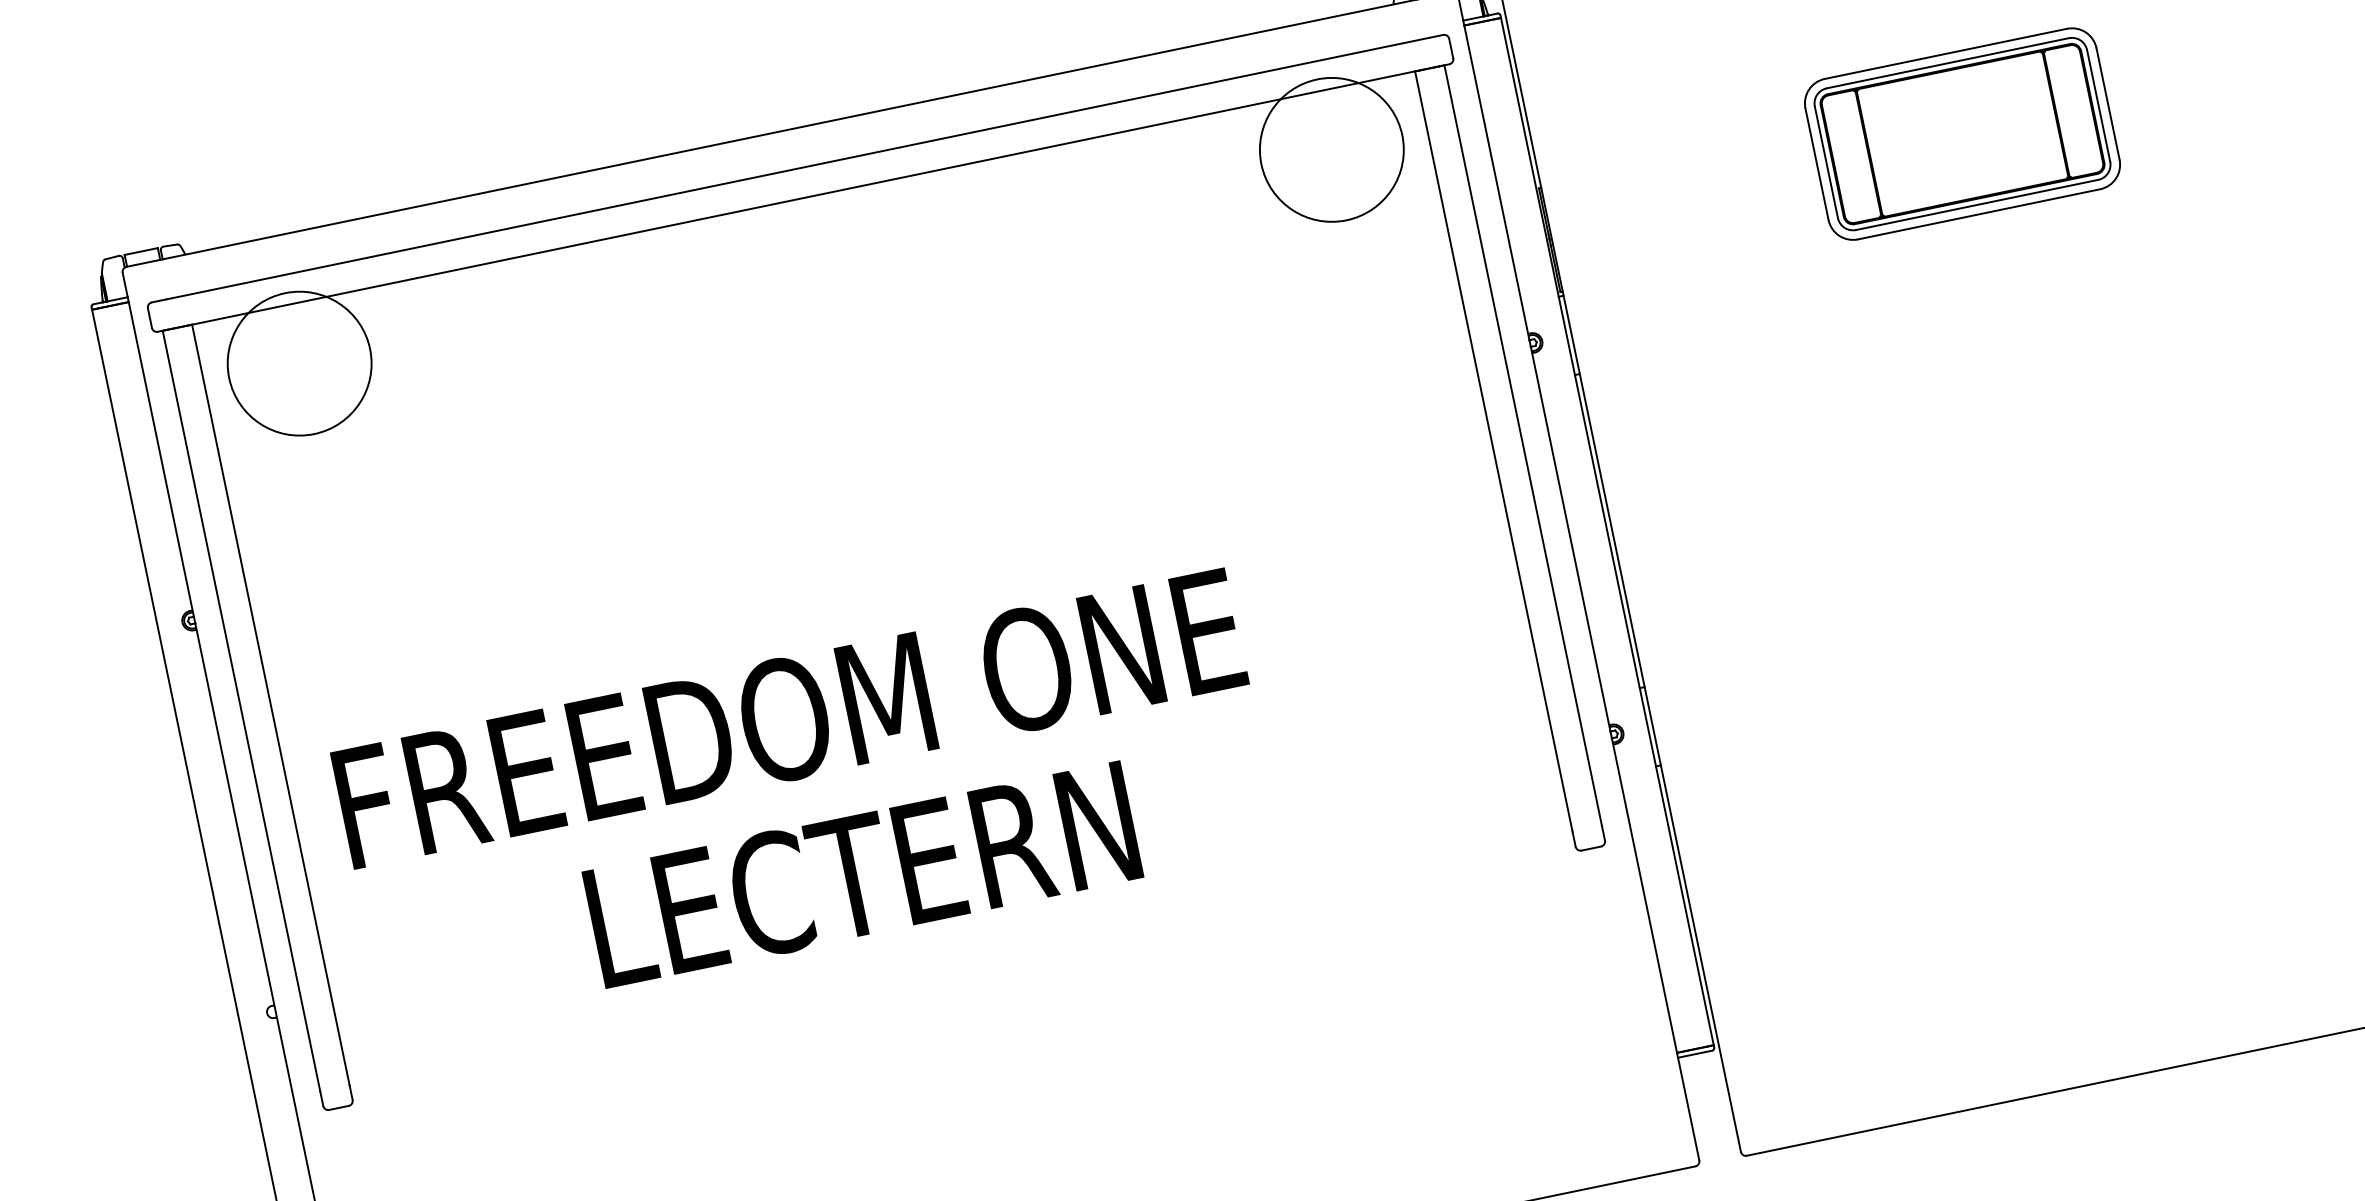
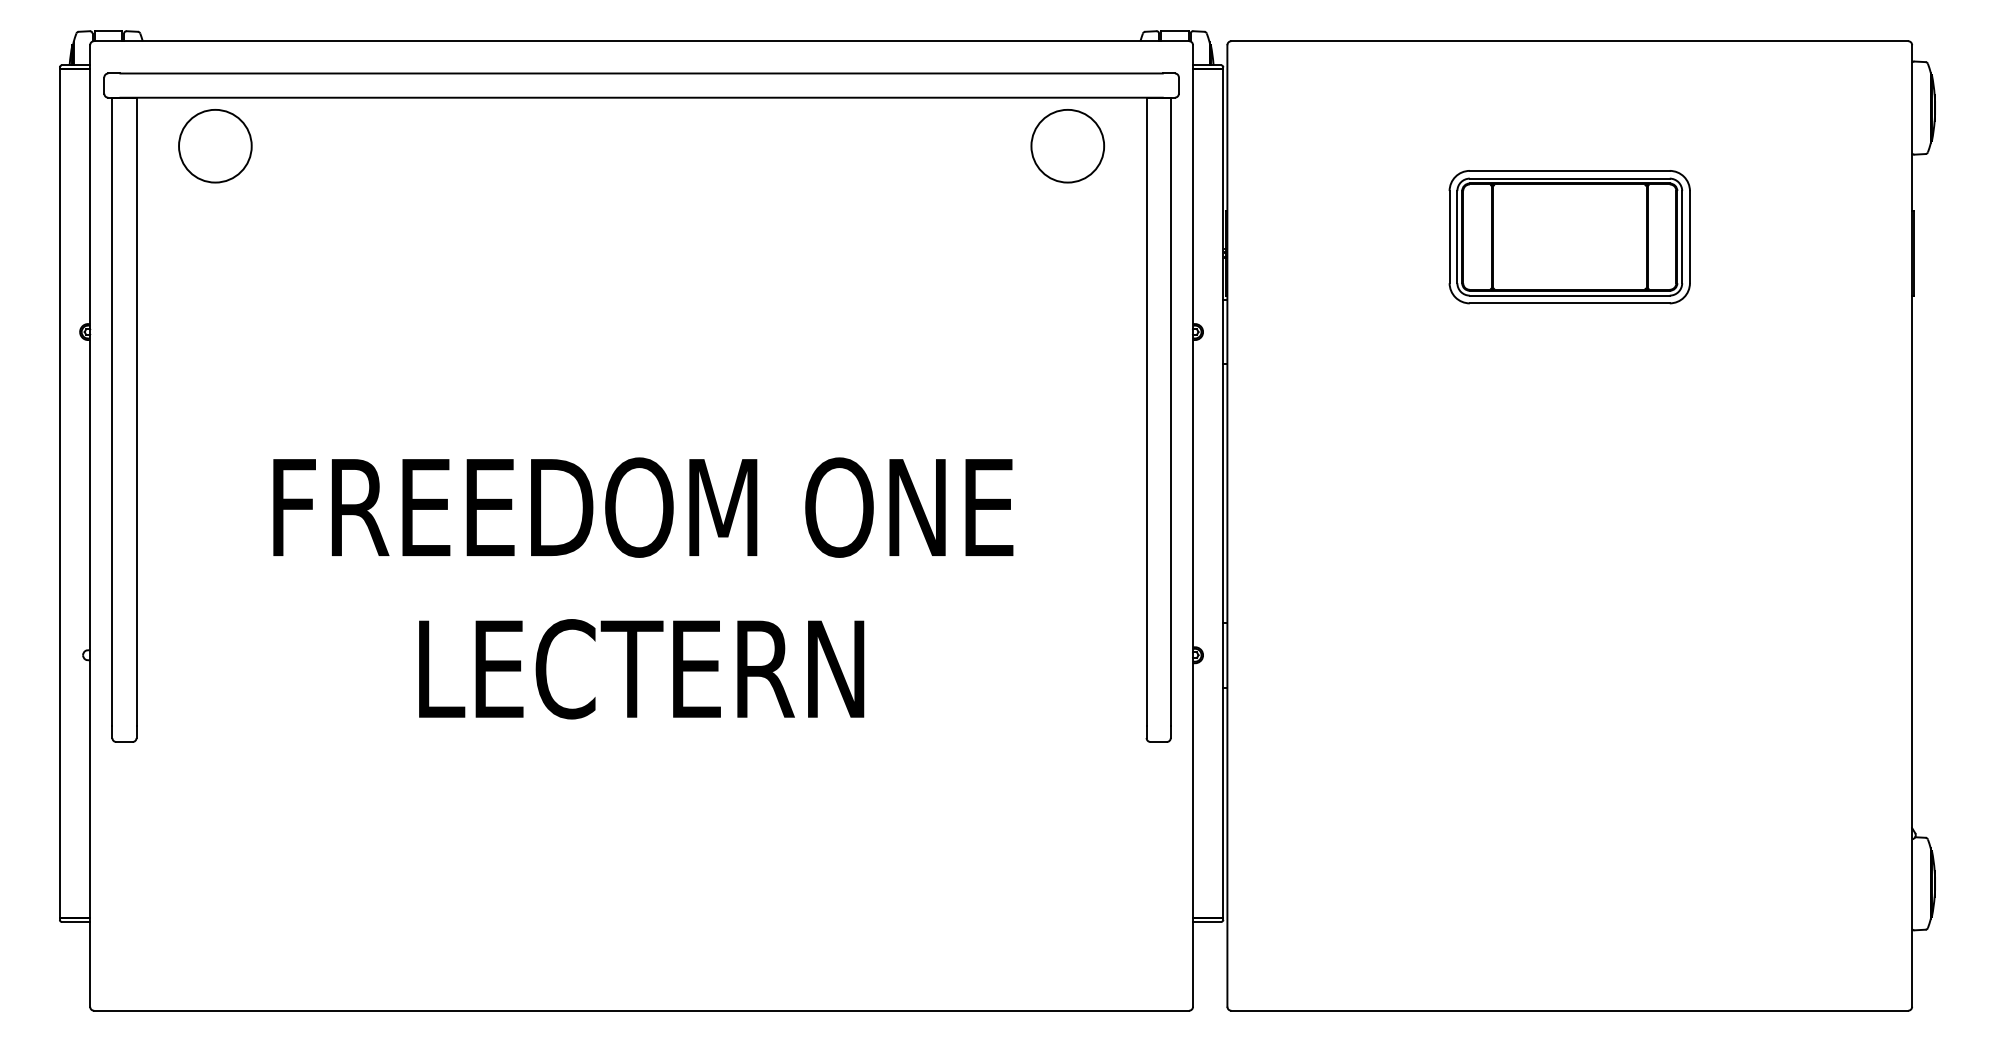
circle: (1331, 149) -> (1067, 145), size x0.62
circle: (299, 362) -> (215, 145), size x0.62
text: (790, 718) -> (643, 507), moved
text: (862, 875) -> (641, 669), moved

